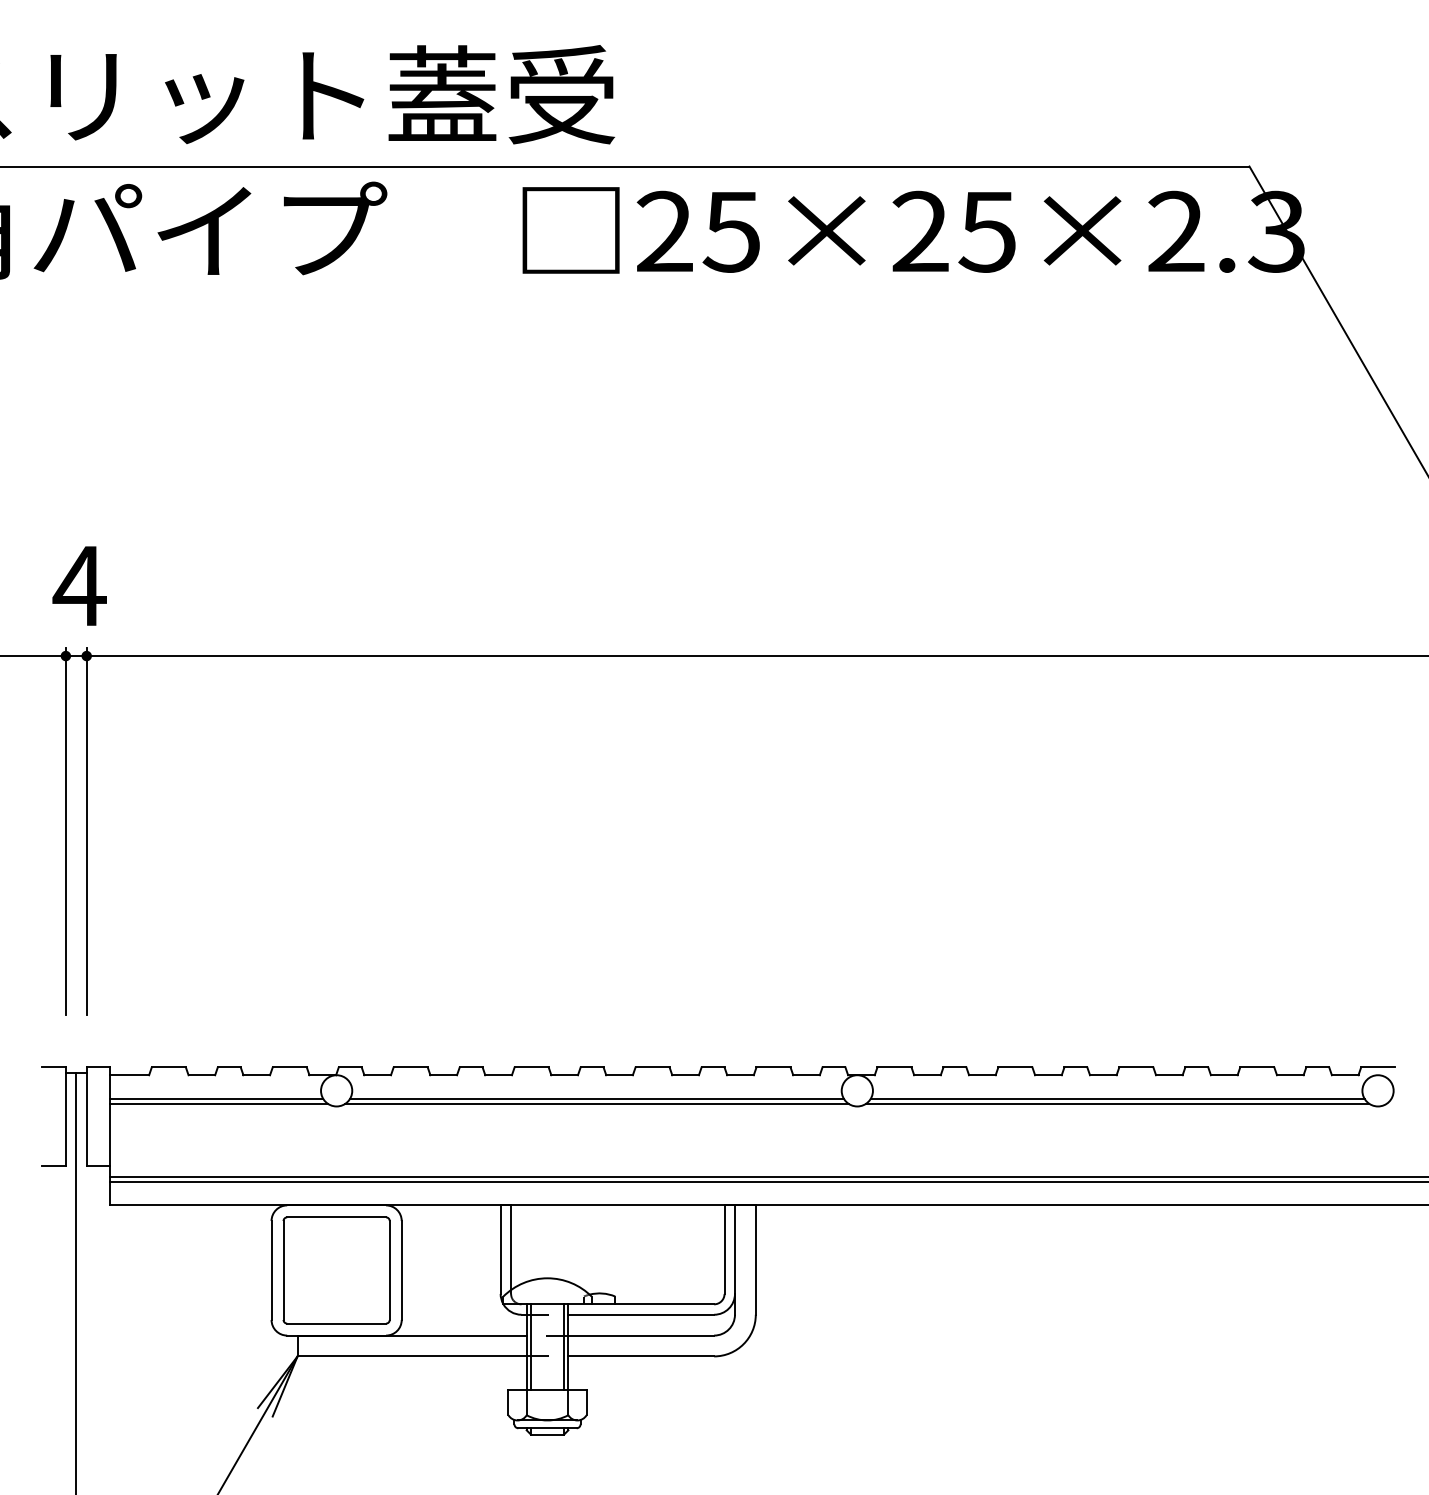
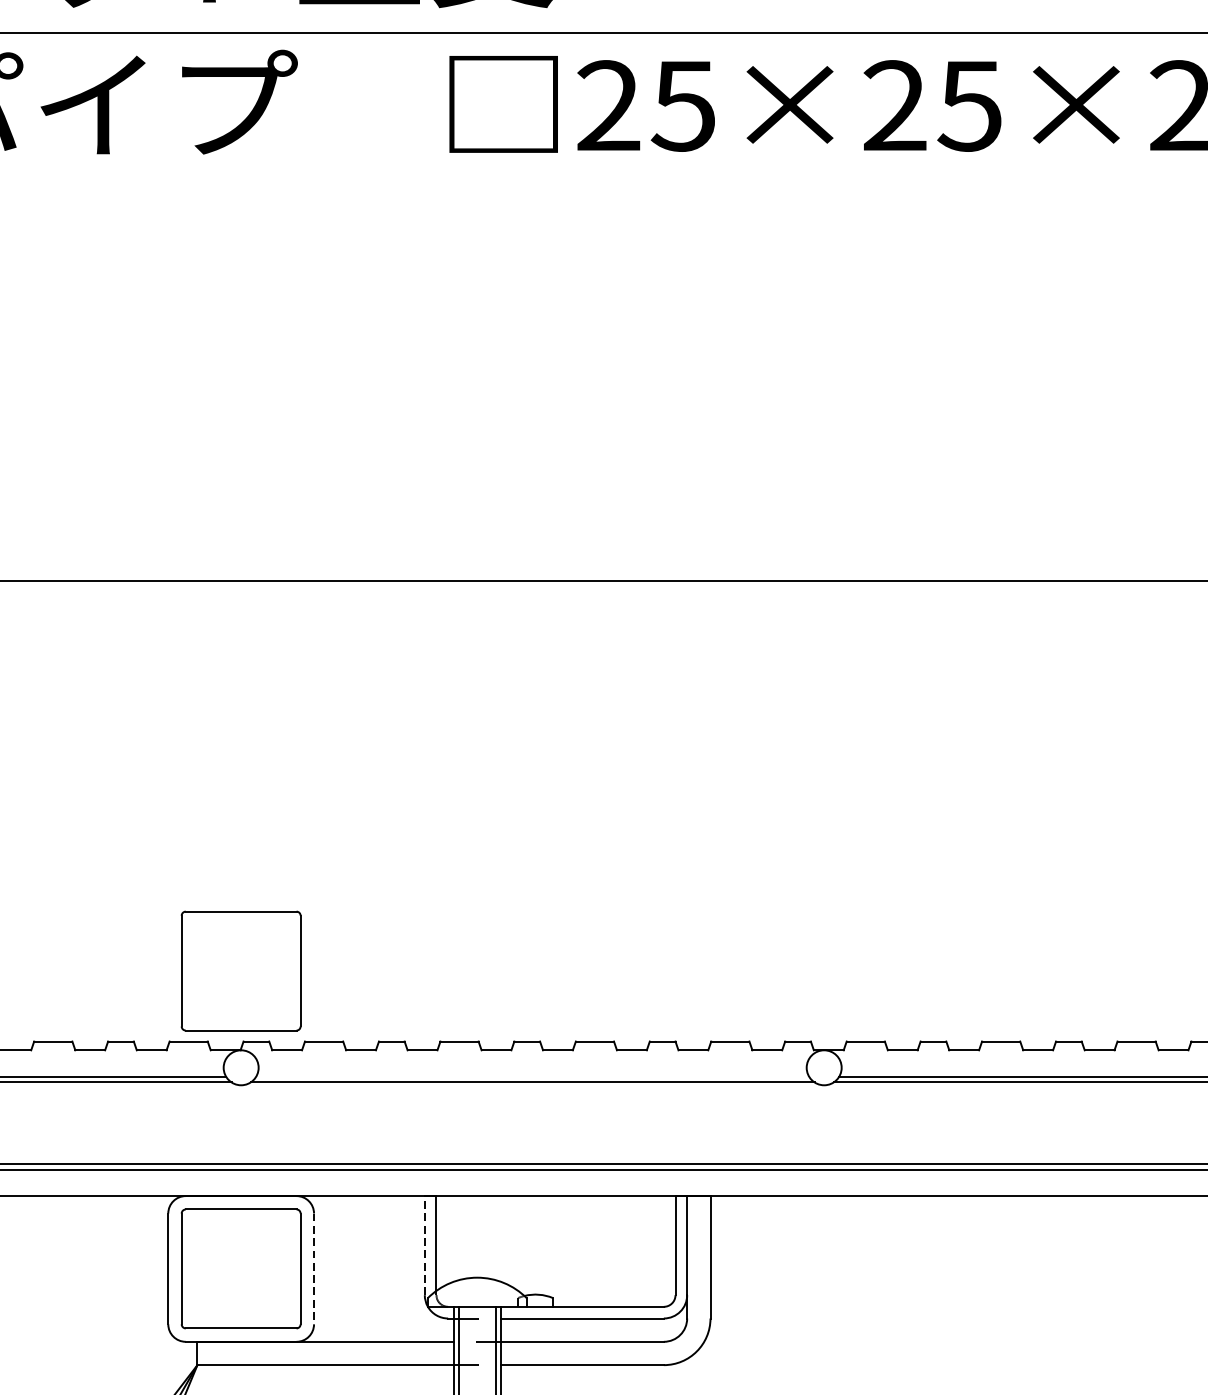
part: (336, 1004) -> (241, 971), added
line: (596, 1098) -> (532, 1076), removed
line: (500, 1249) -> (424, 1245), solid -> dashed
line: (401, 1270) -> (313, 1268), solid -> dashed

